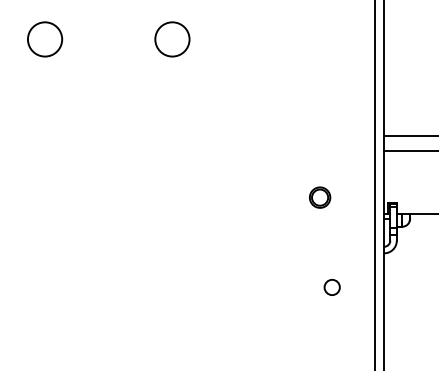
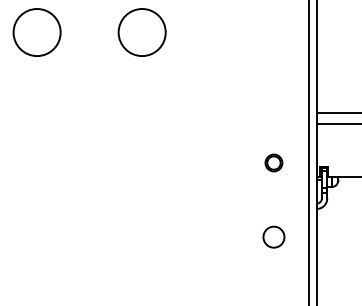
circle: (44, 39) -> (36, 32), size x1.67
circle: (171, 39) -> (141, 32), size x1.67
part: (319, 197) -> (273, 162), moved
circle: (331, 286) -> (273, 236), size x1.67

